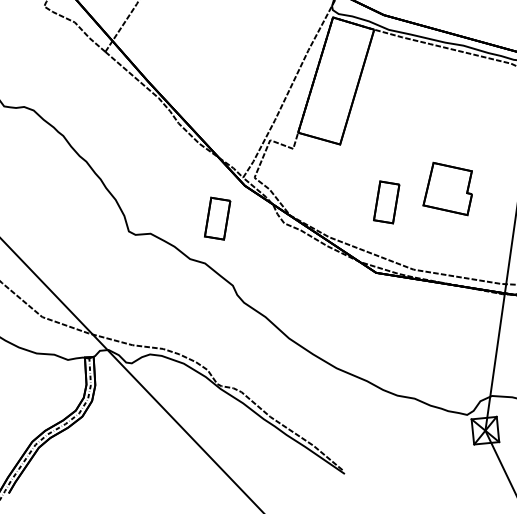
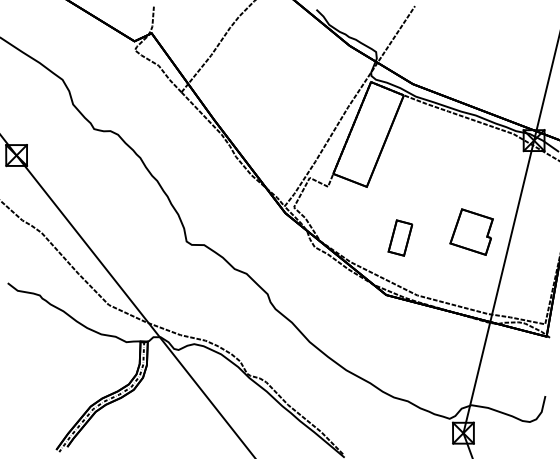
part: (447, 188) -> (471, 231), moved
part: (217, 217) -> (260, 237), removed

